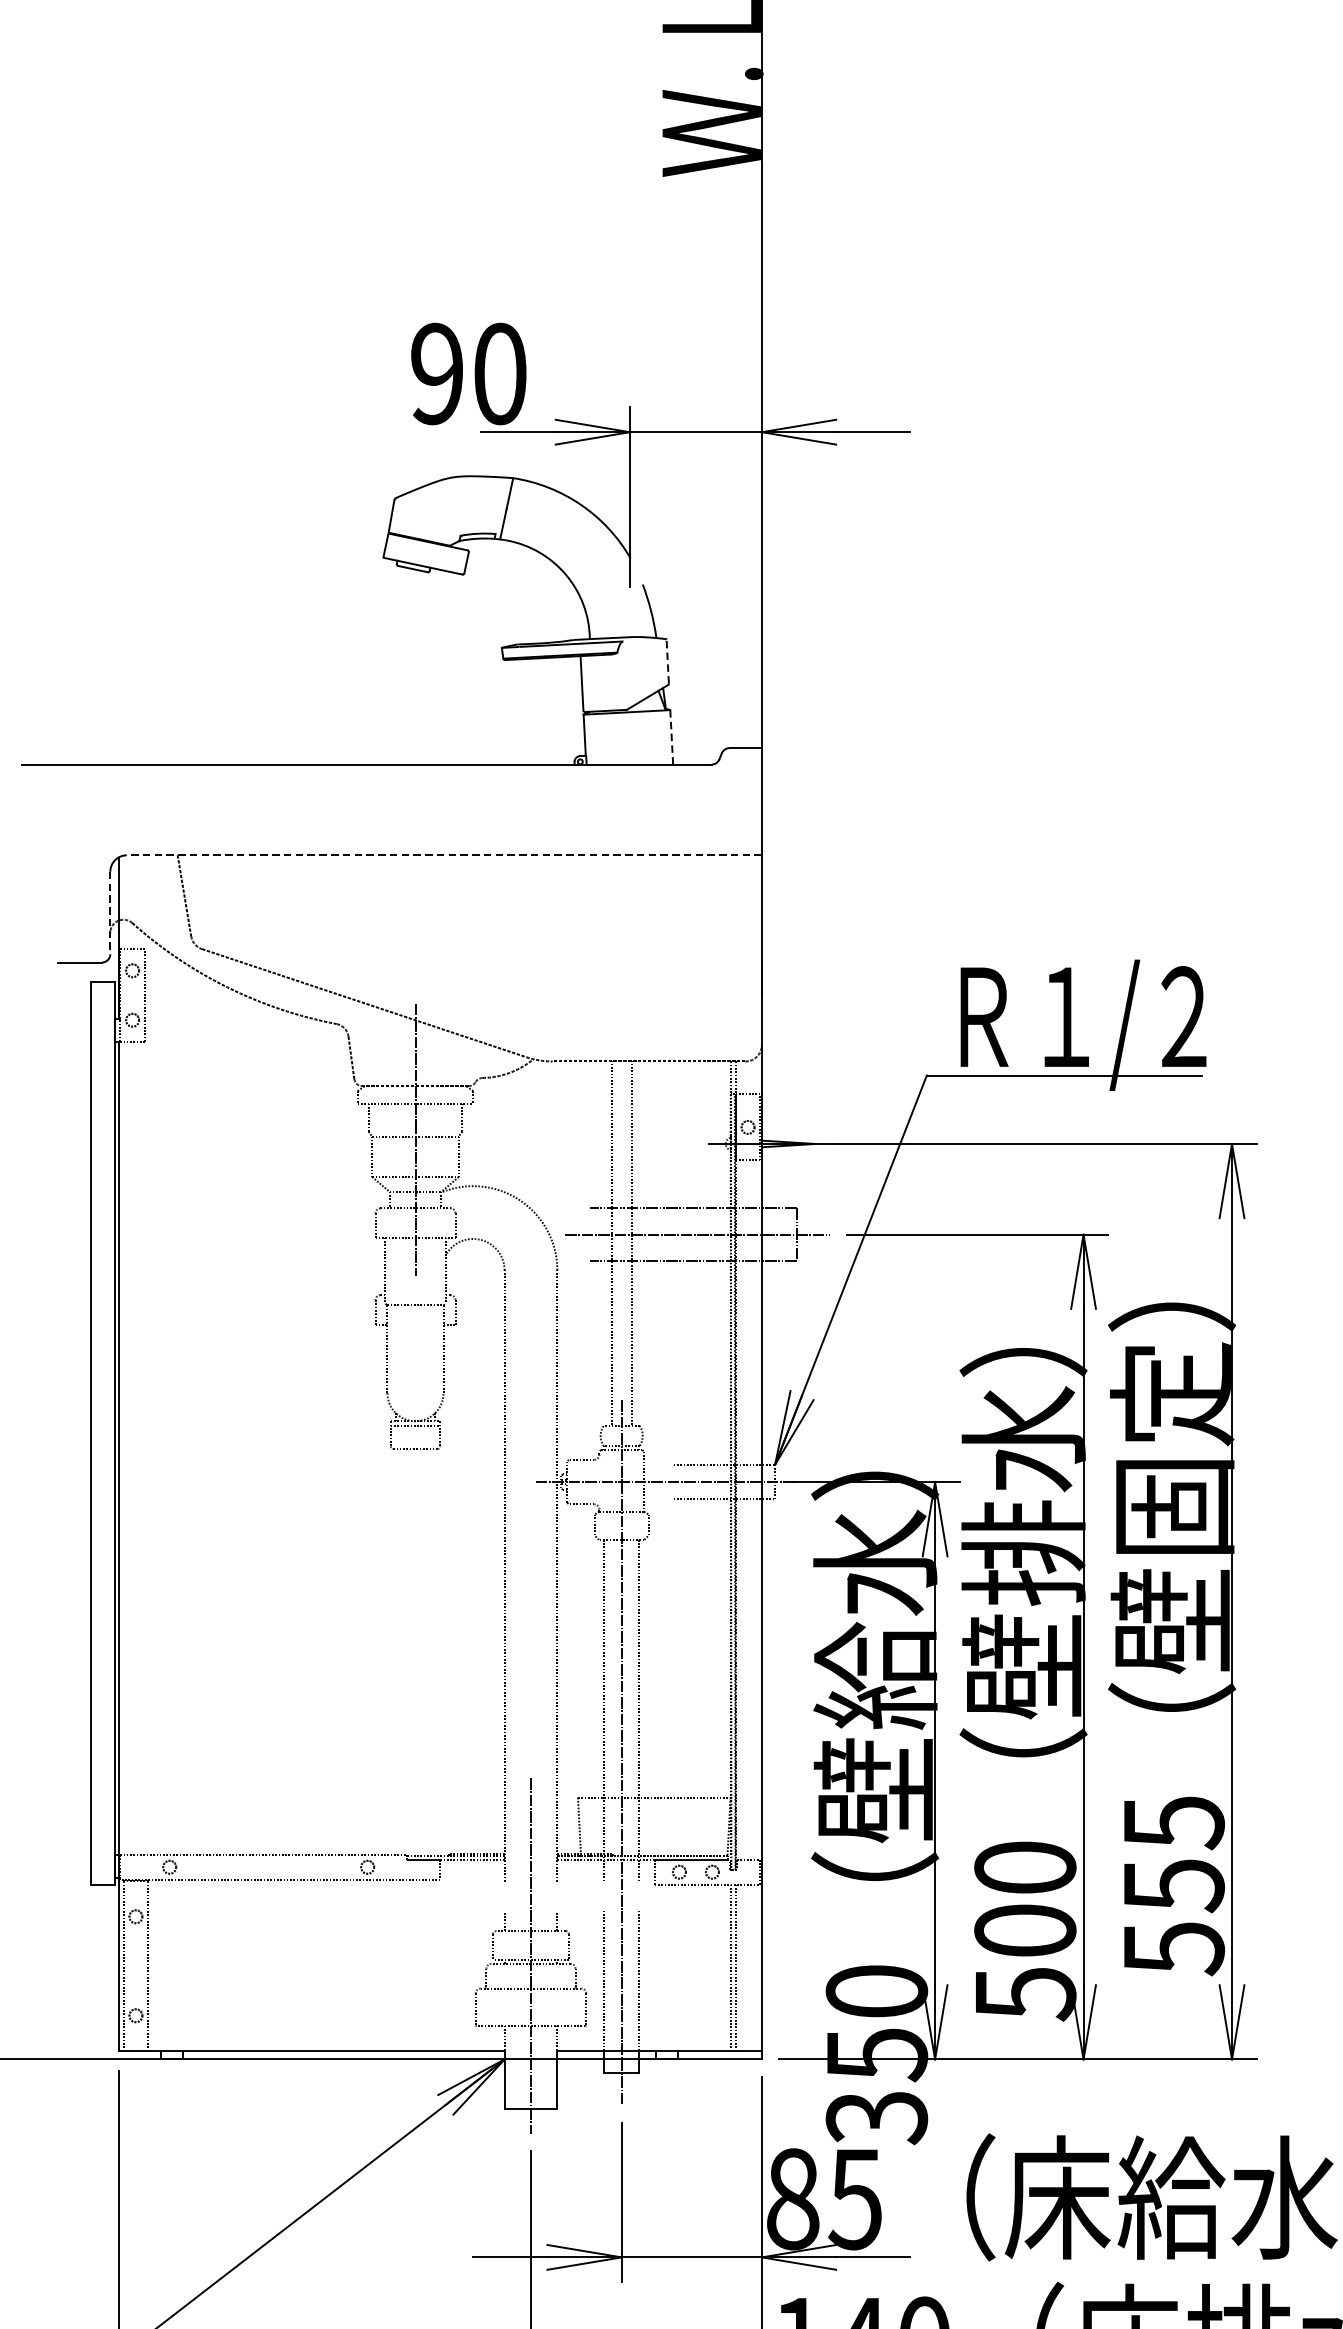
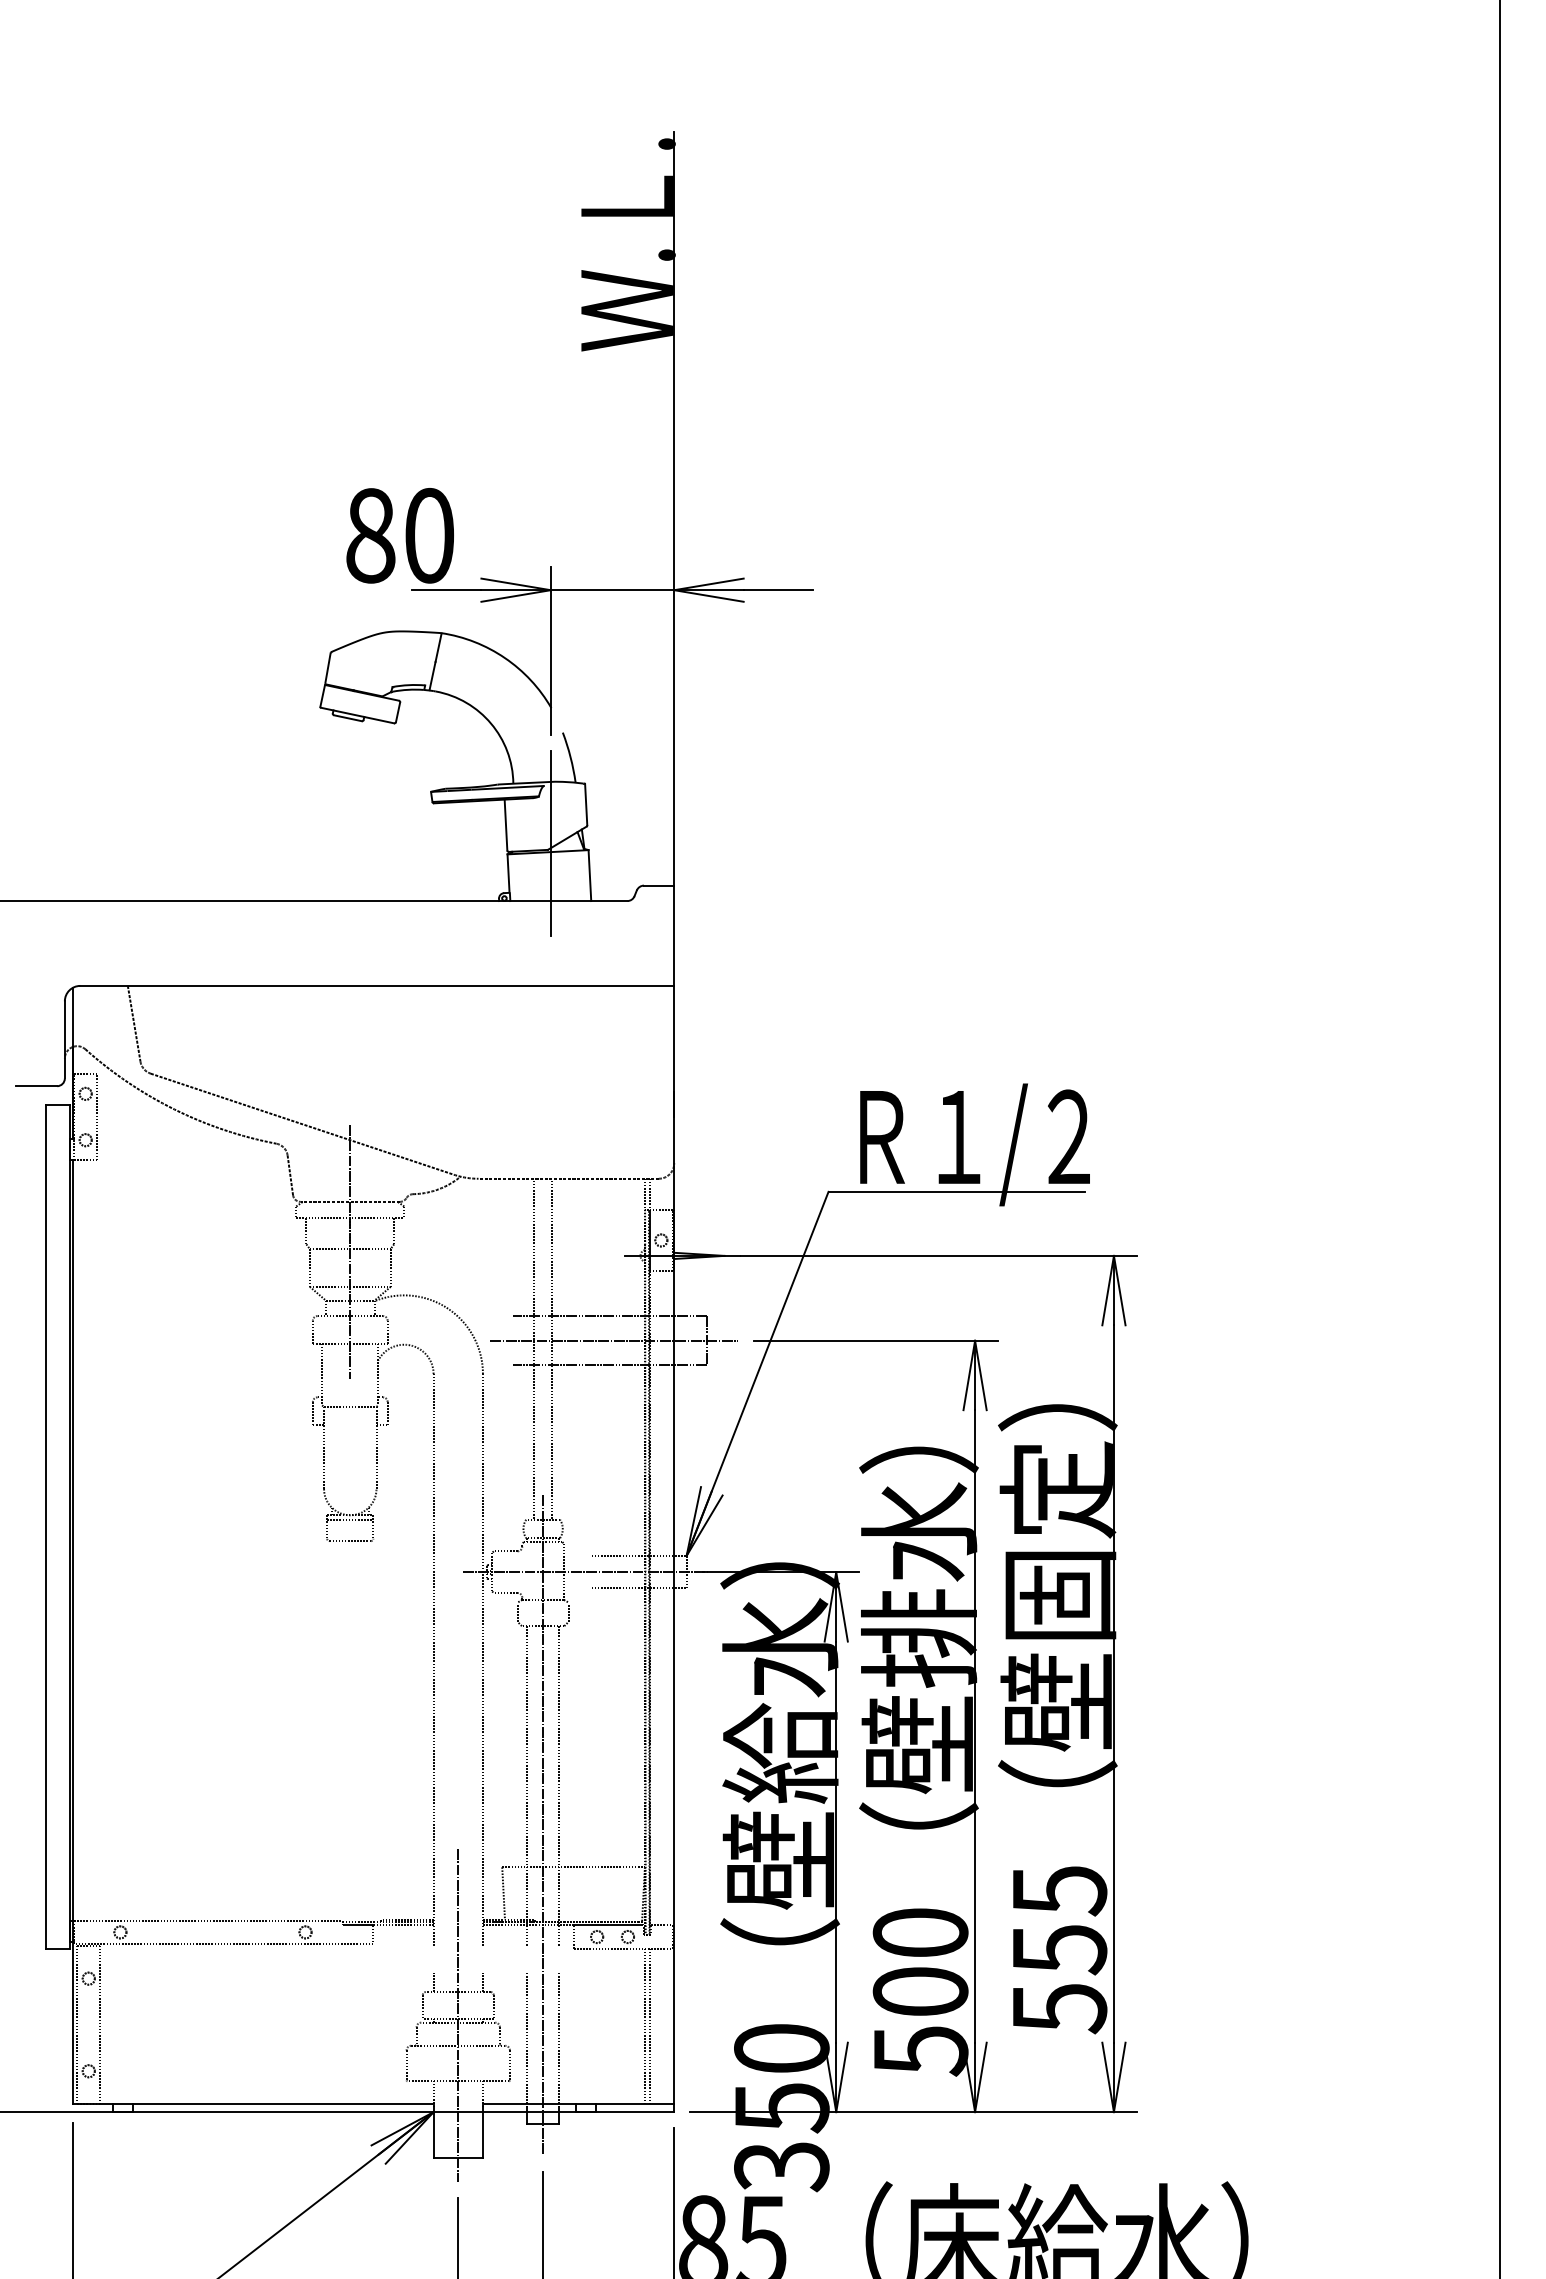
text: (437, 373) -> (370, 535), 90 -> 80
line: (668, 661) -> (586, 804), dashed -> solid
line: (629, 703) -> (550, 843), added
line: (671, 737) -> (589, 875), dashed -> solid
line: (444, 854) -> (377, 985), dashed -> solid
line: (109, 912) -> (64, 1039), dashed -> solid

